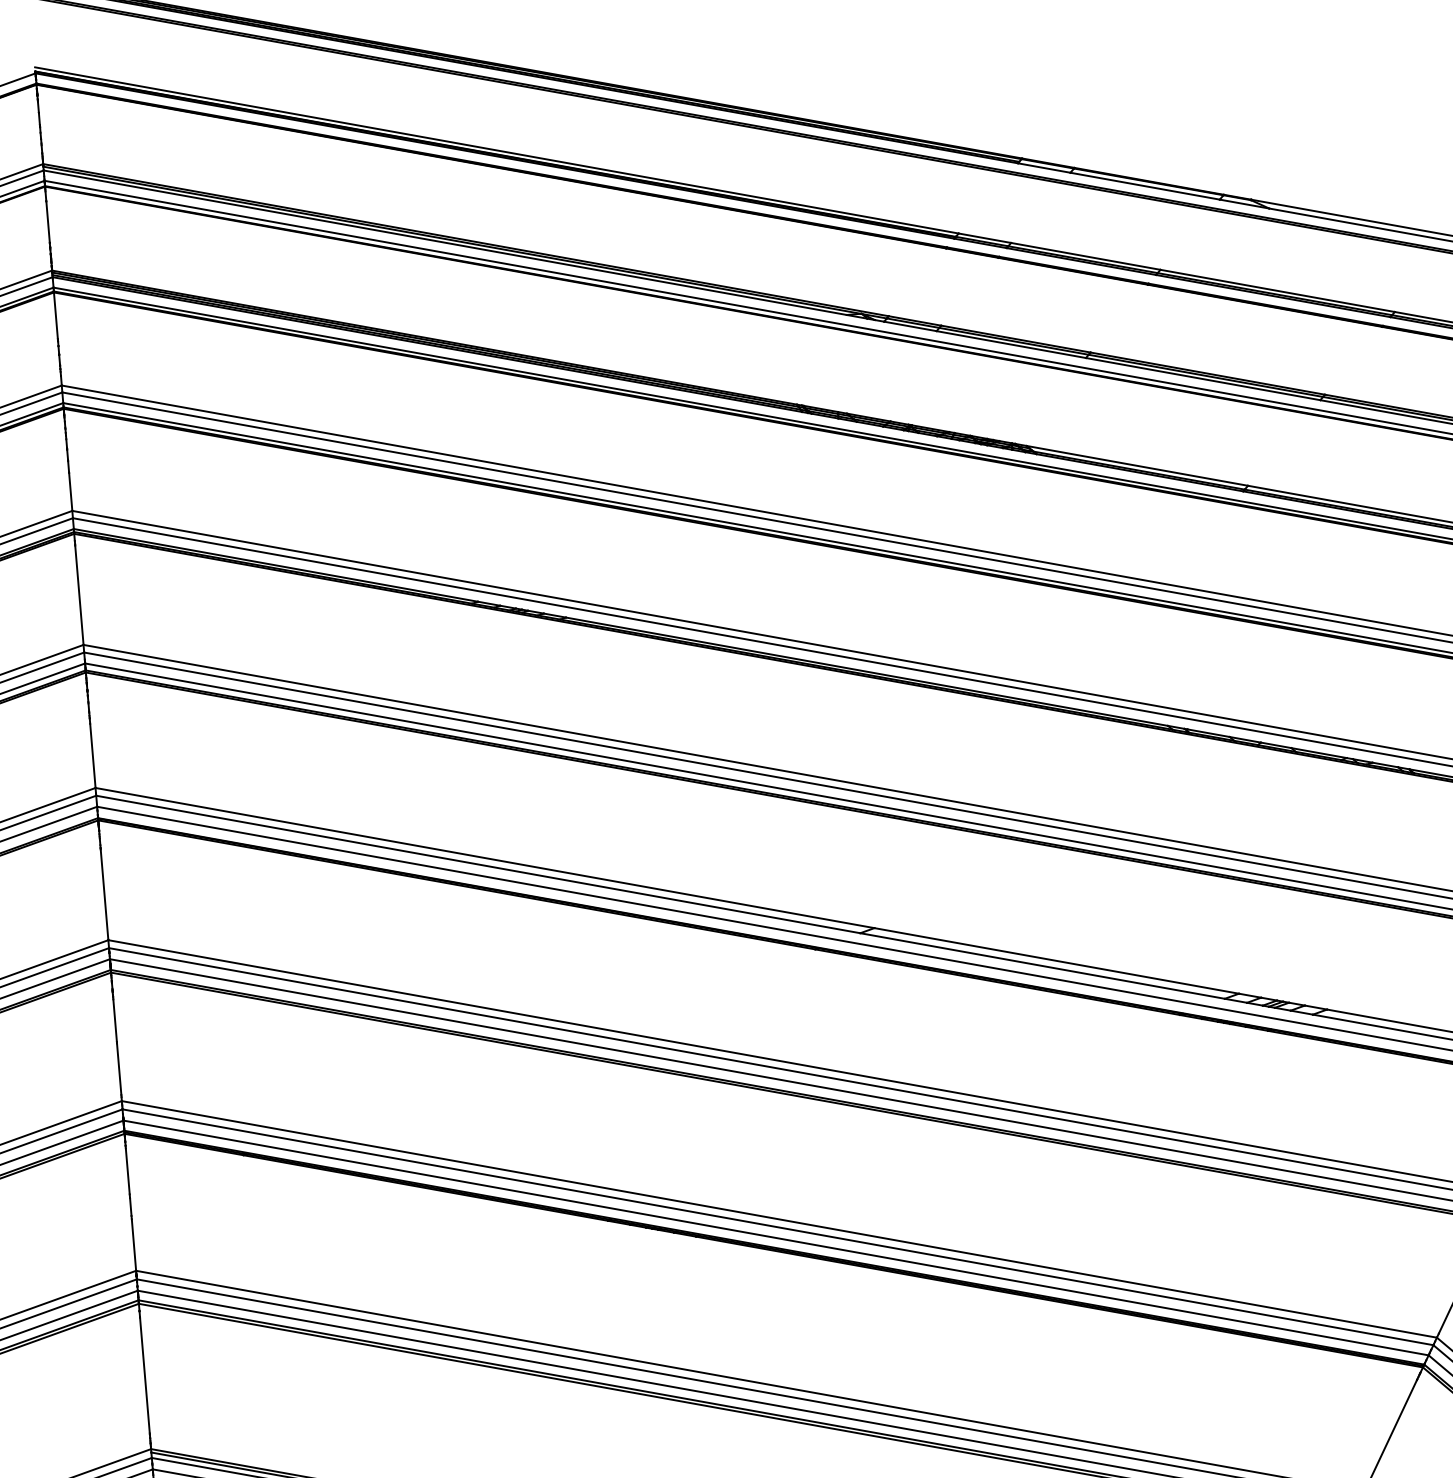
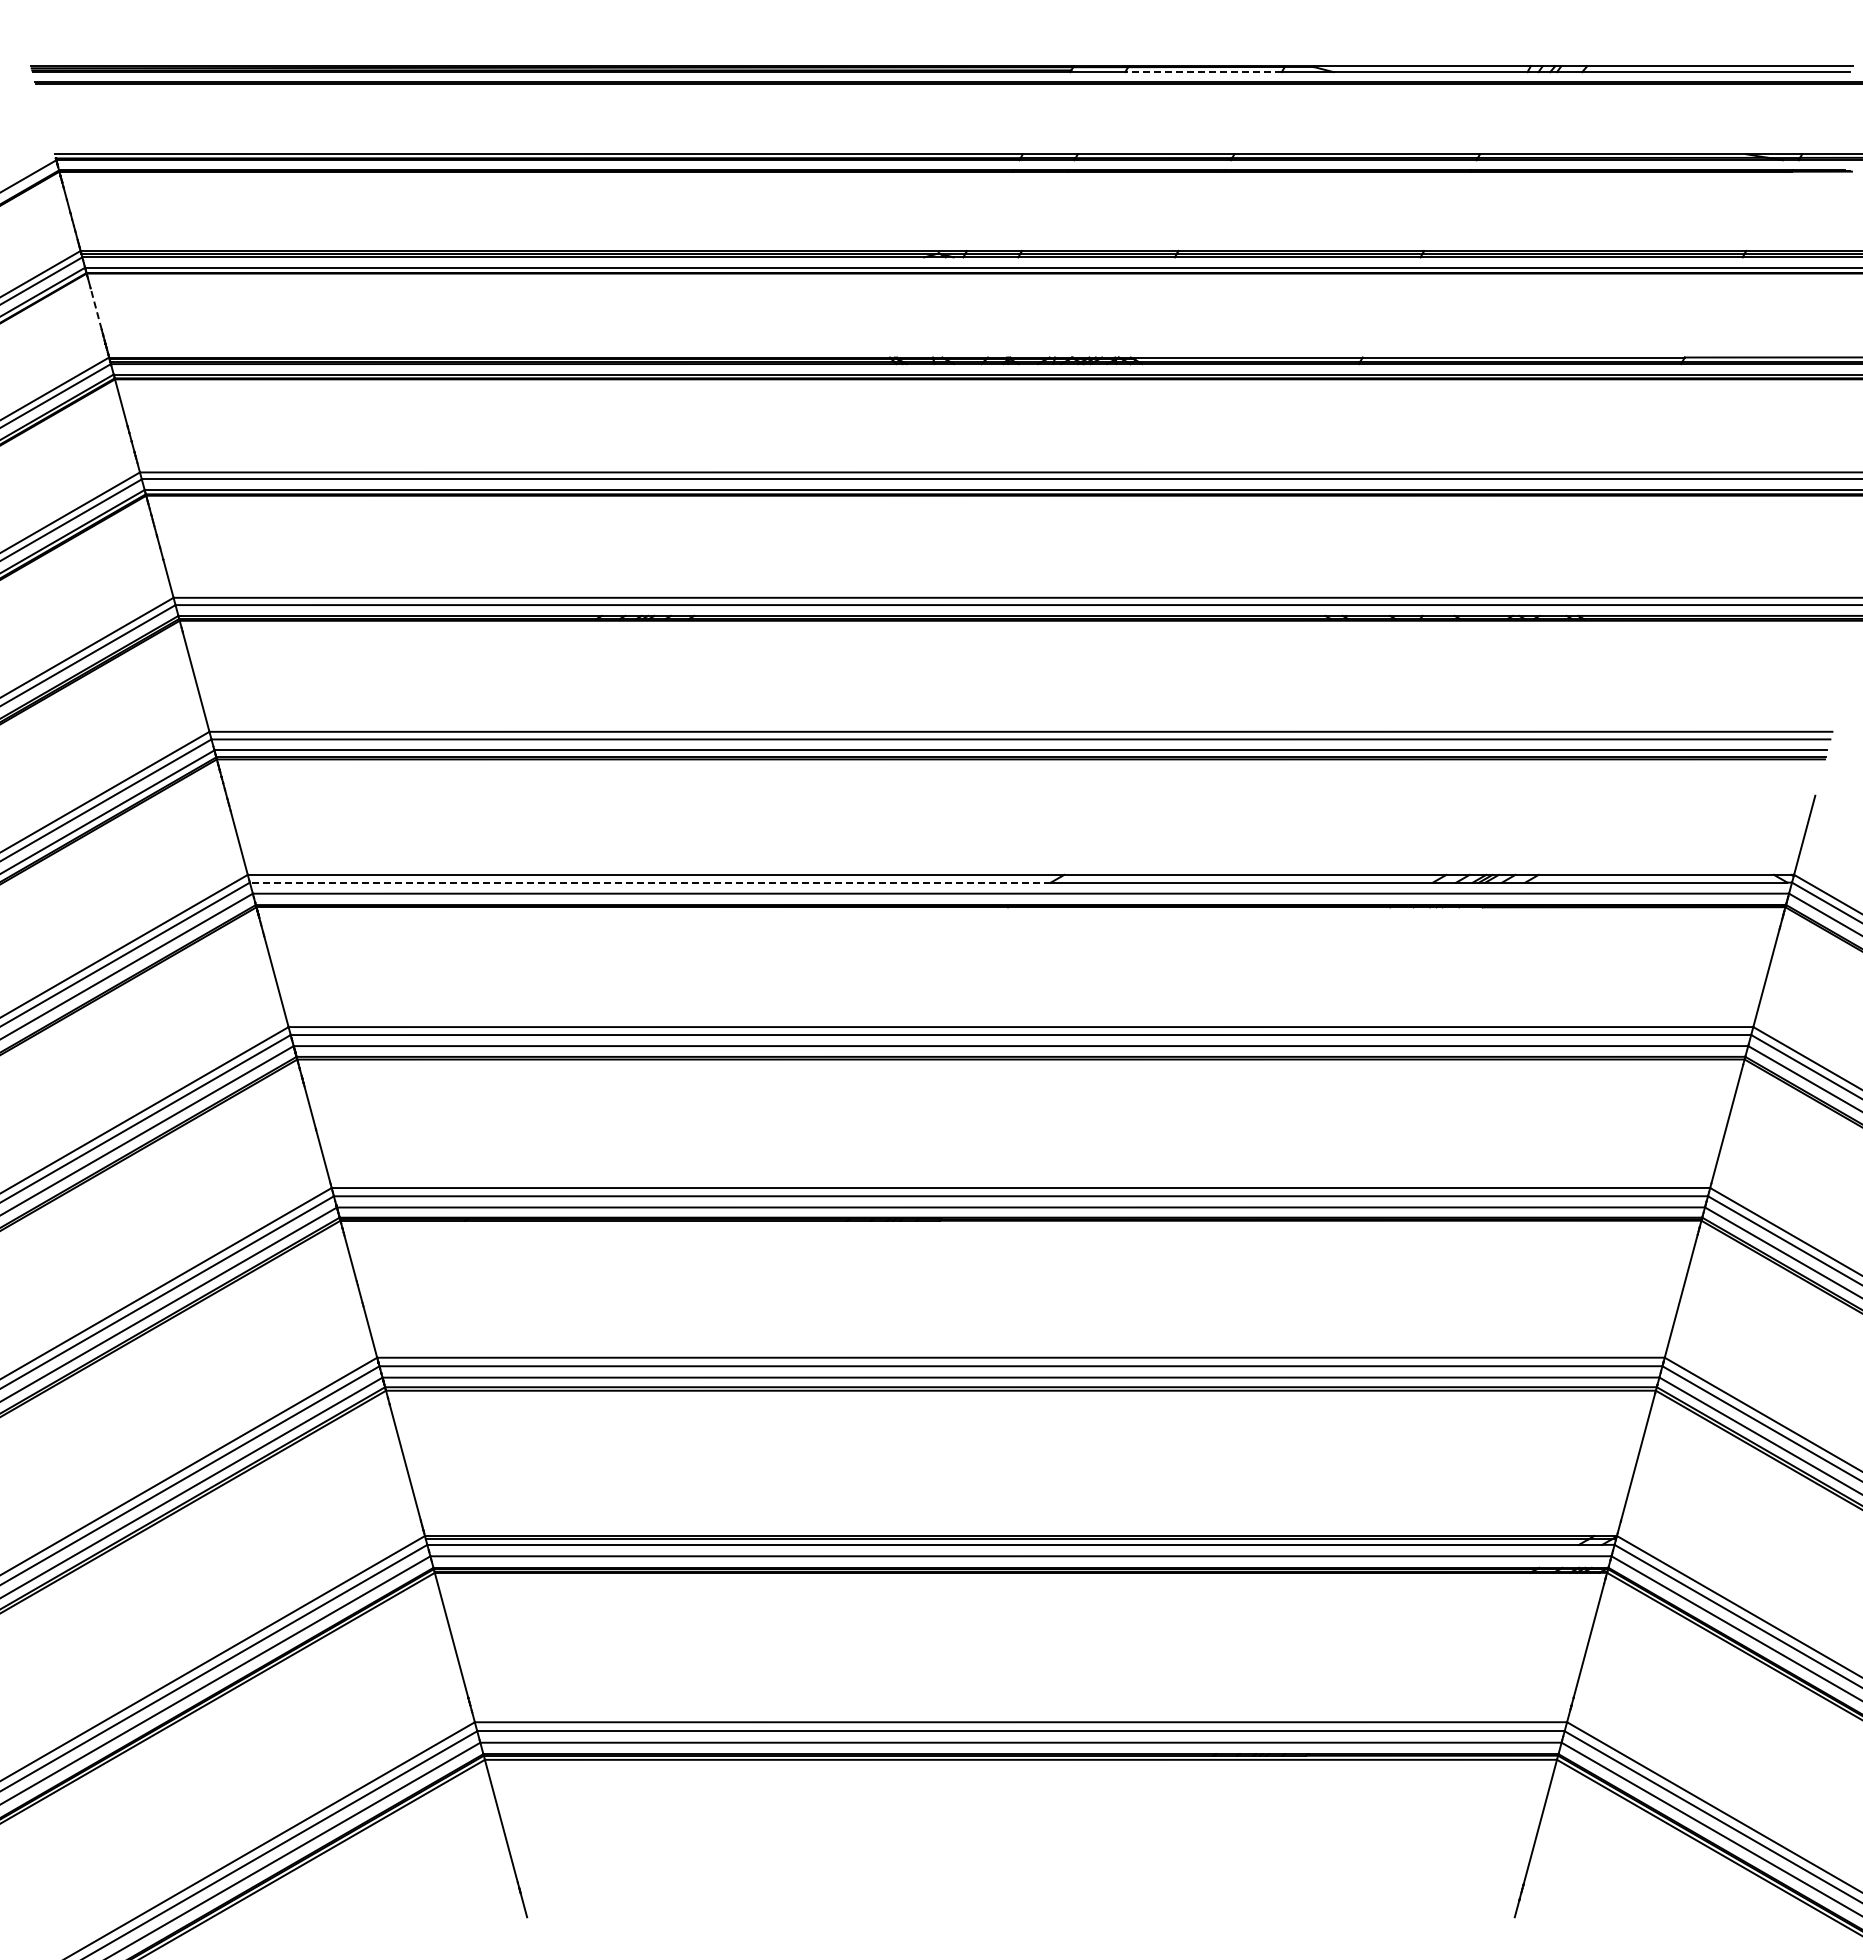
line: (1145, 186) -> (1203, 72), solid -> dashed
line: (48, 221) -> (96, 308), solid -> dashed
line: (477, 864) -> (649, 882), solid -> dashed

